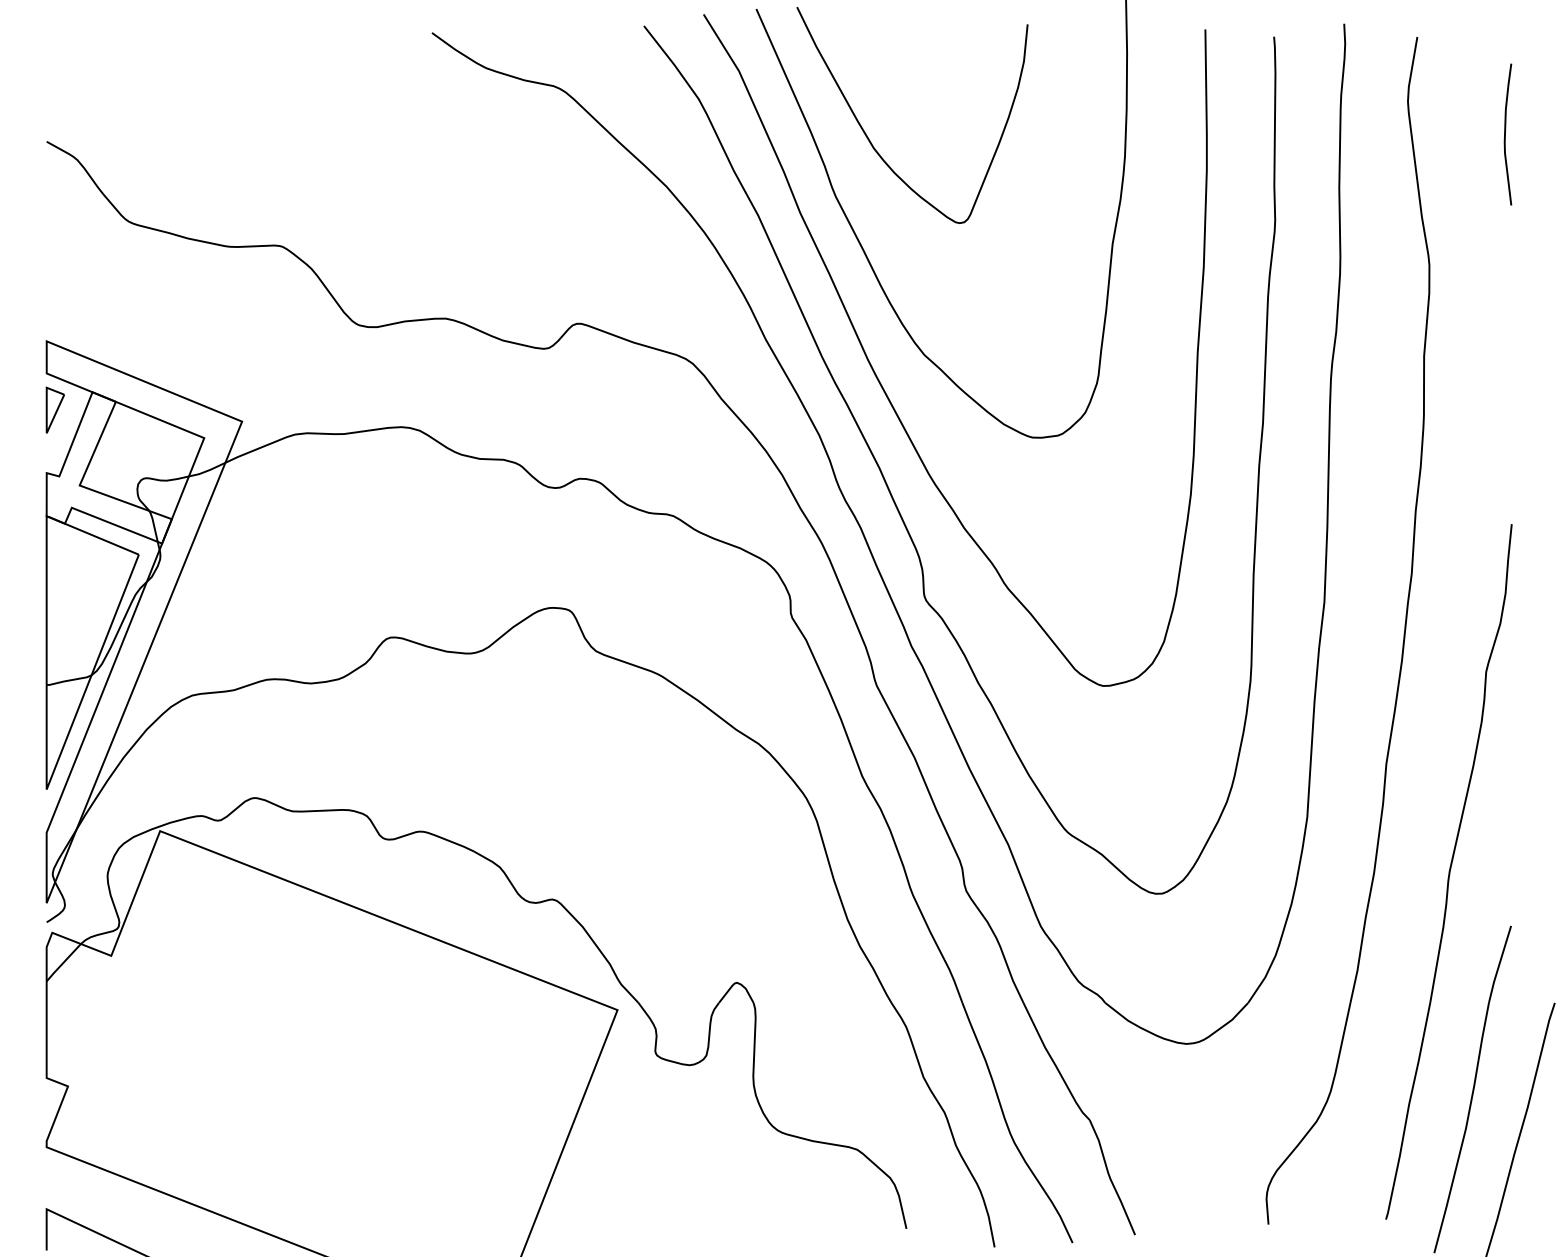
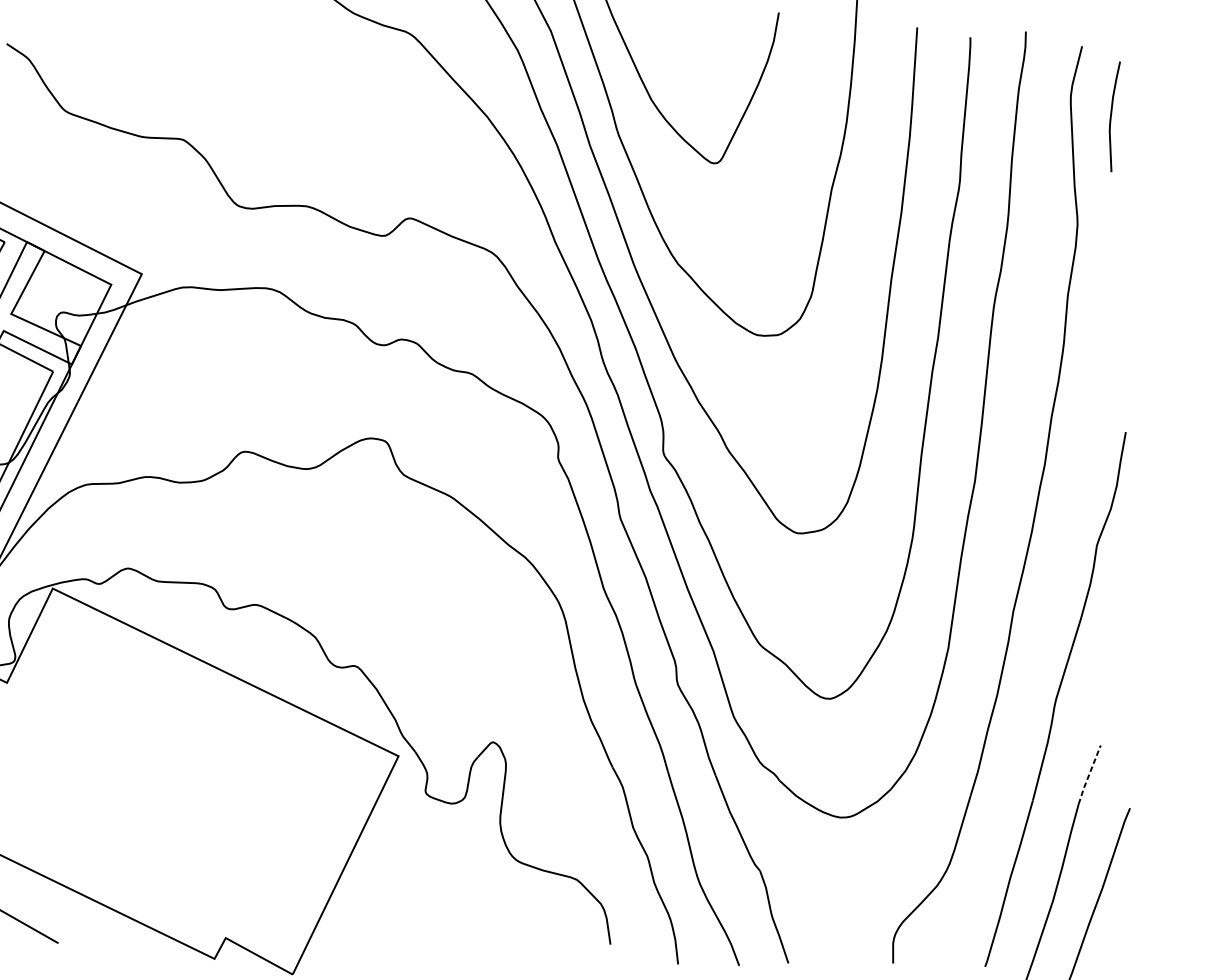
curve: (1505, 134) -> (1111, 116), moved
line: (1499, 964) -> (1089, 774), solid -> dashed

